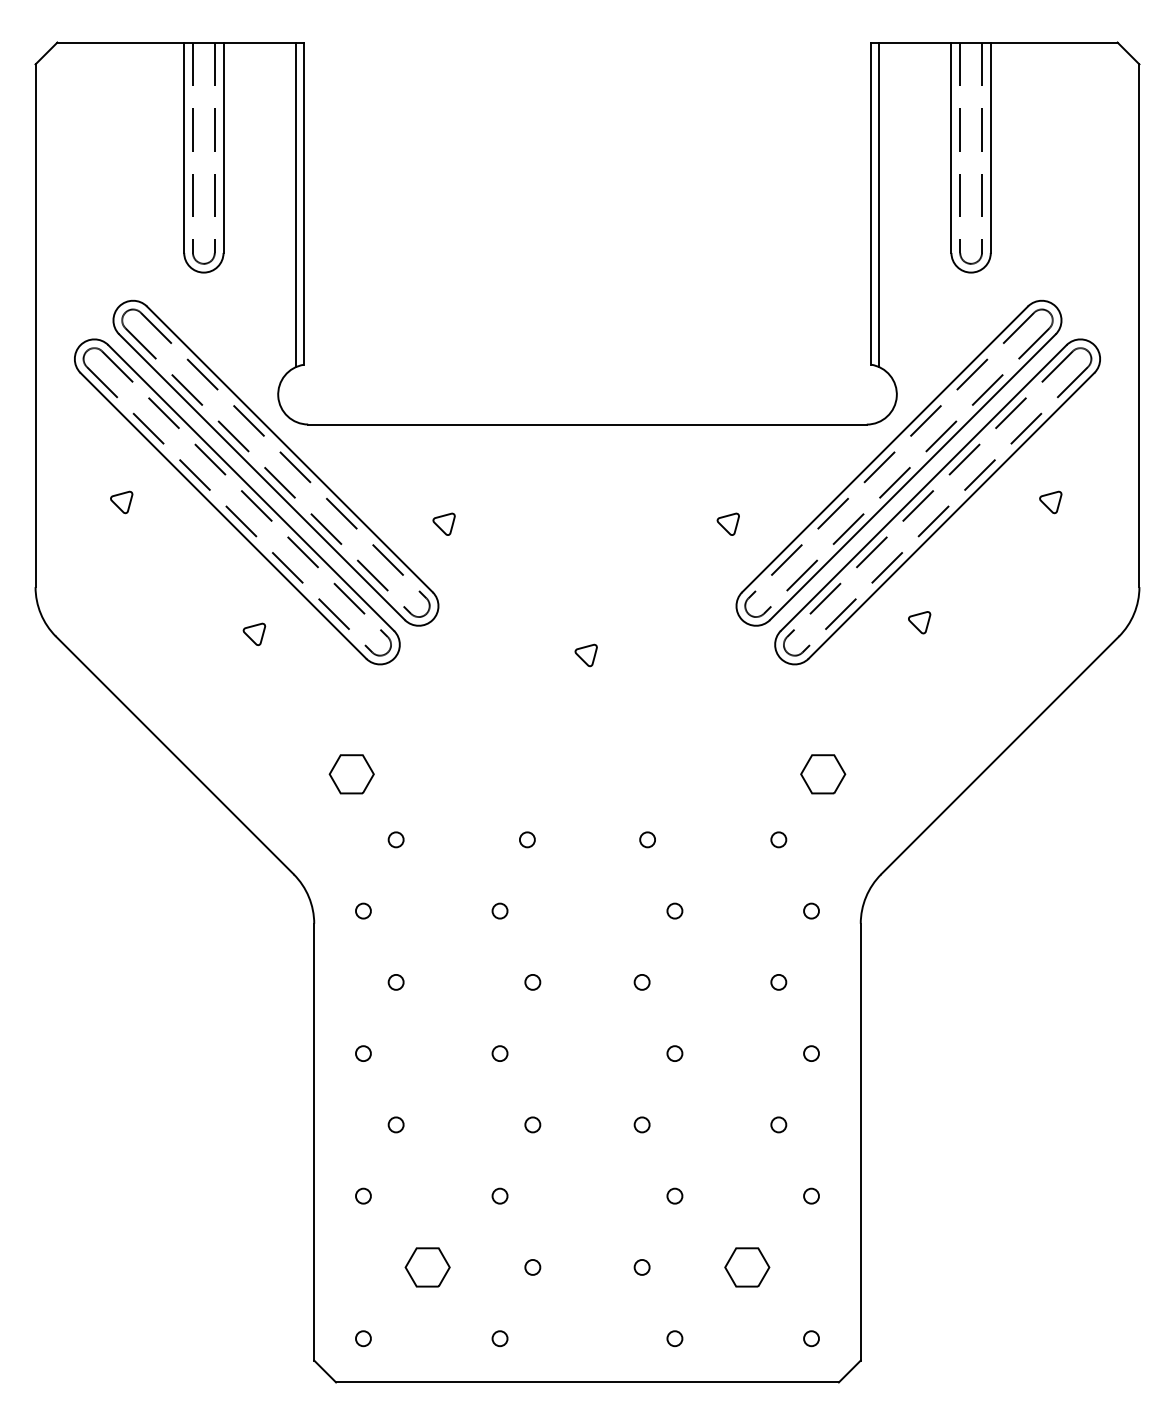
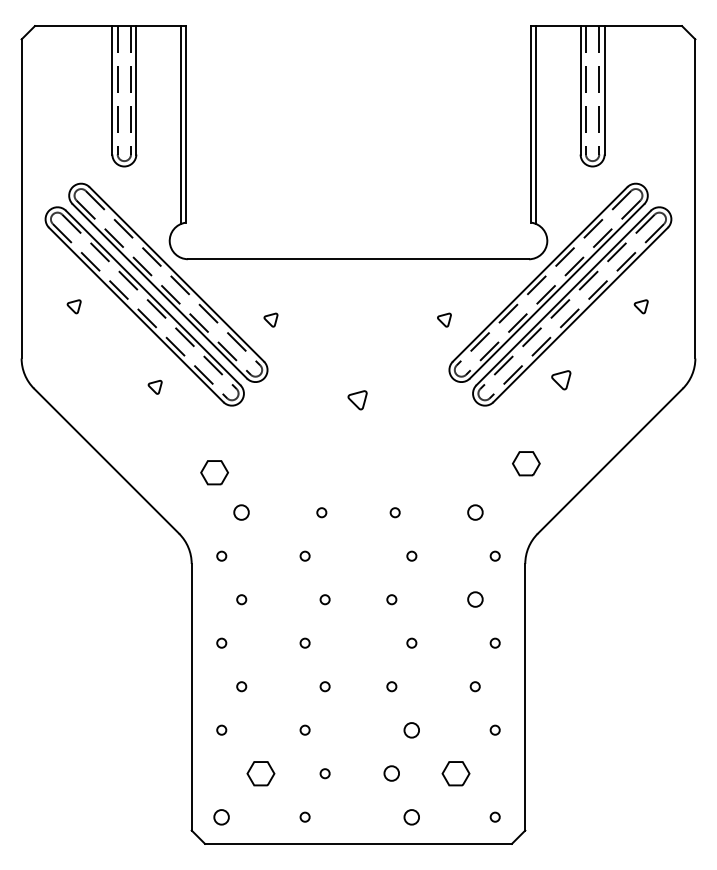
part: (918, 621) -> (560, 379), size x1.4
part: (585, 654) -> (357, 399), size x1.4
part: (823, 773) -> (526, 463), moved
circle: (395, 839) -> (241, 512), size x1.6
circle: (777, 839) -> (474, 512), size x1.6
circle: (777, 982) -> (474, 599), size x1.6
circle: (674, 1195) -> (411, 729), size x1.6
circle: (641, 1267) -> (391, 773), size x1.6
circle: (363, 1337) -> (221, 816), size x1.6
circle: (674, 1337) -> (411, 816), size x1.6

